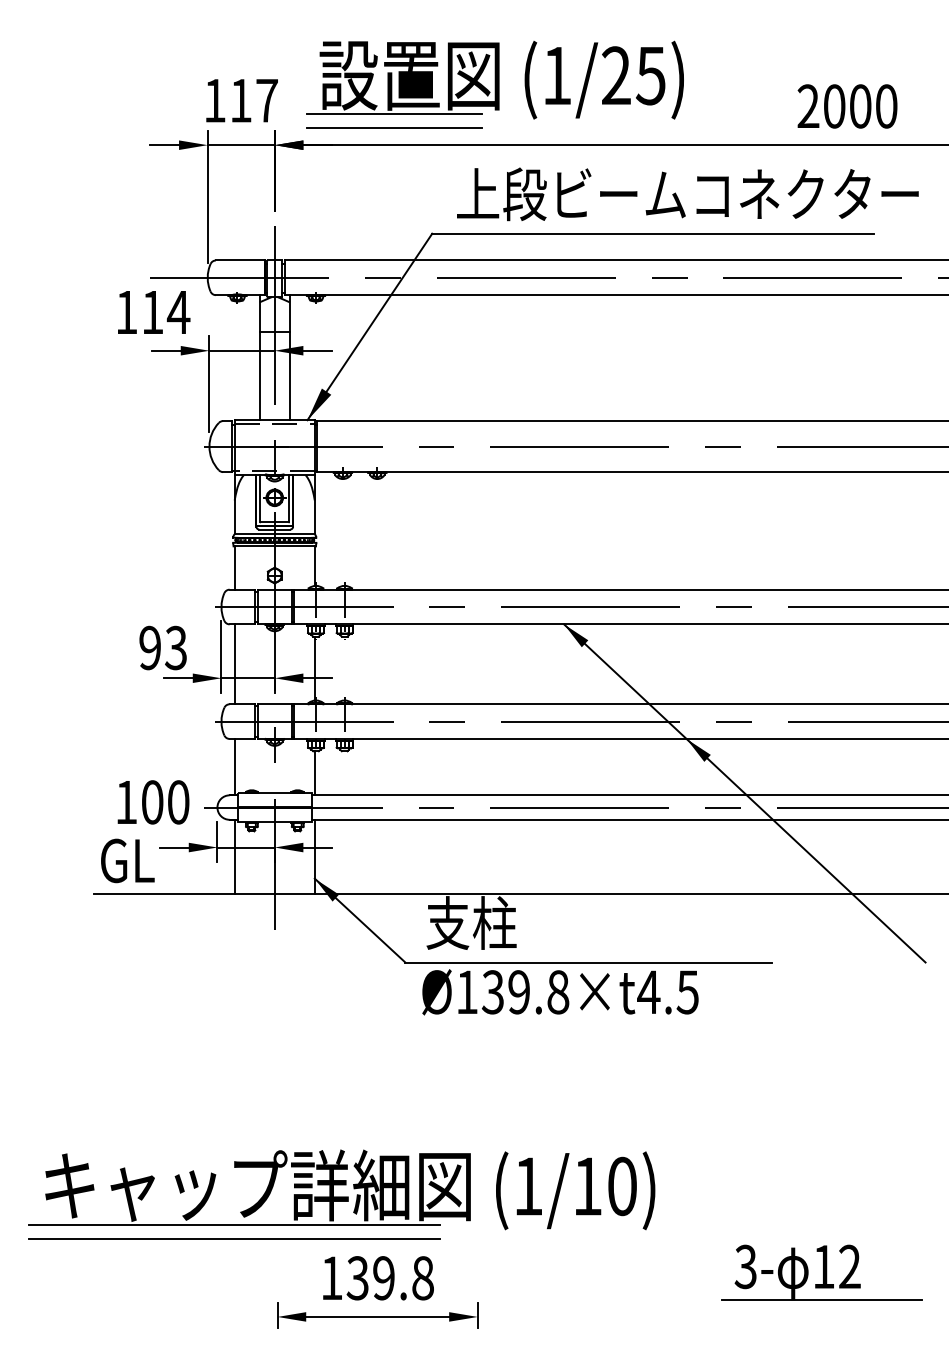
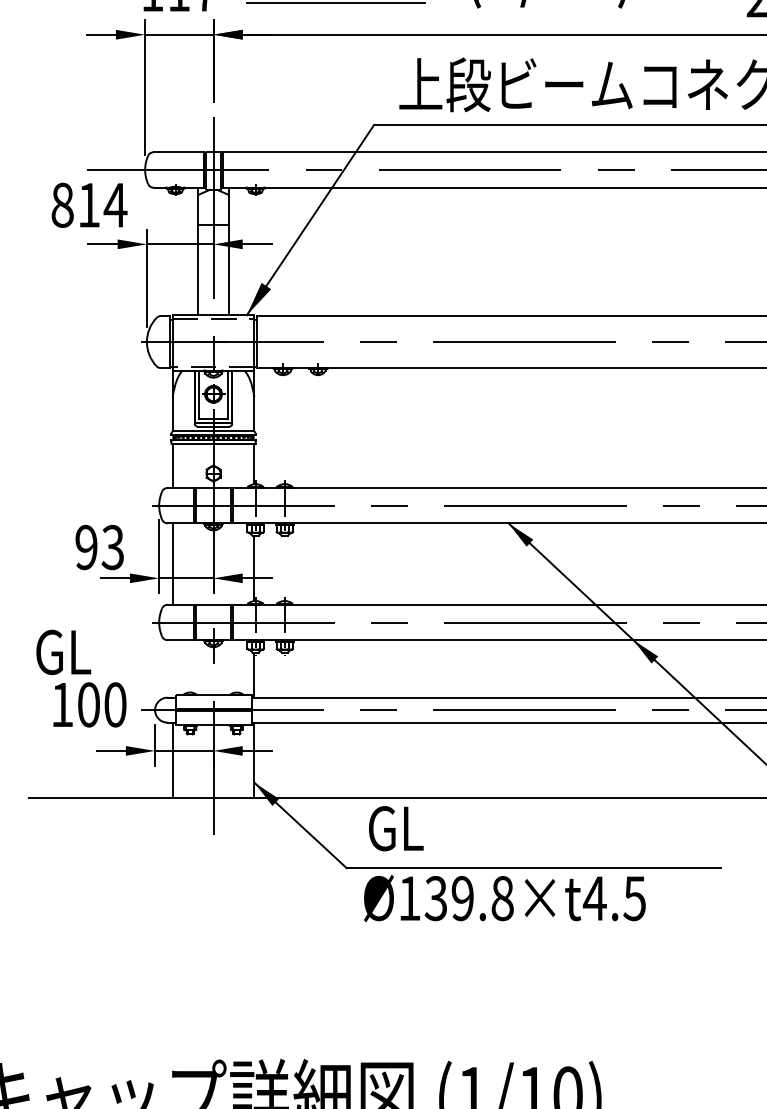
line: (394, 128) -> (335, 17), removed
text: (126, 312) -> (62, 205), 114 -> 814
line: (234, 766) -> (172, 668), removed
text: (127, 860) -> (63, 651), moved
text: (471, 922) -> (414, 827), 支柱 -> GL

